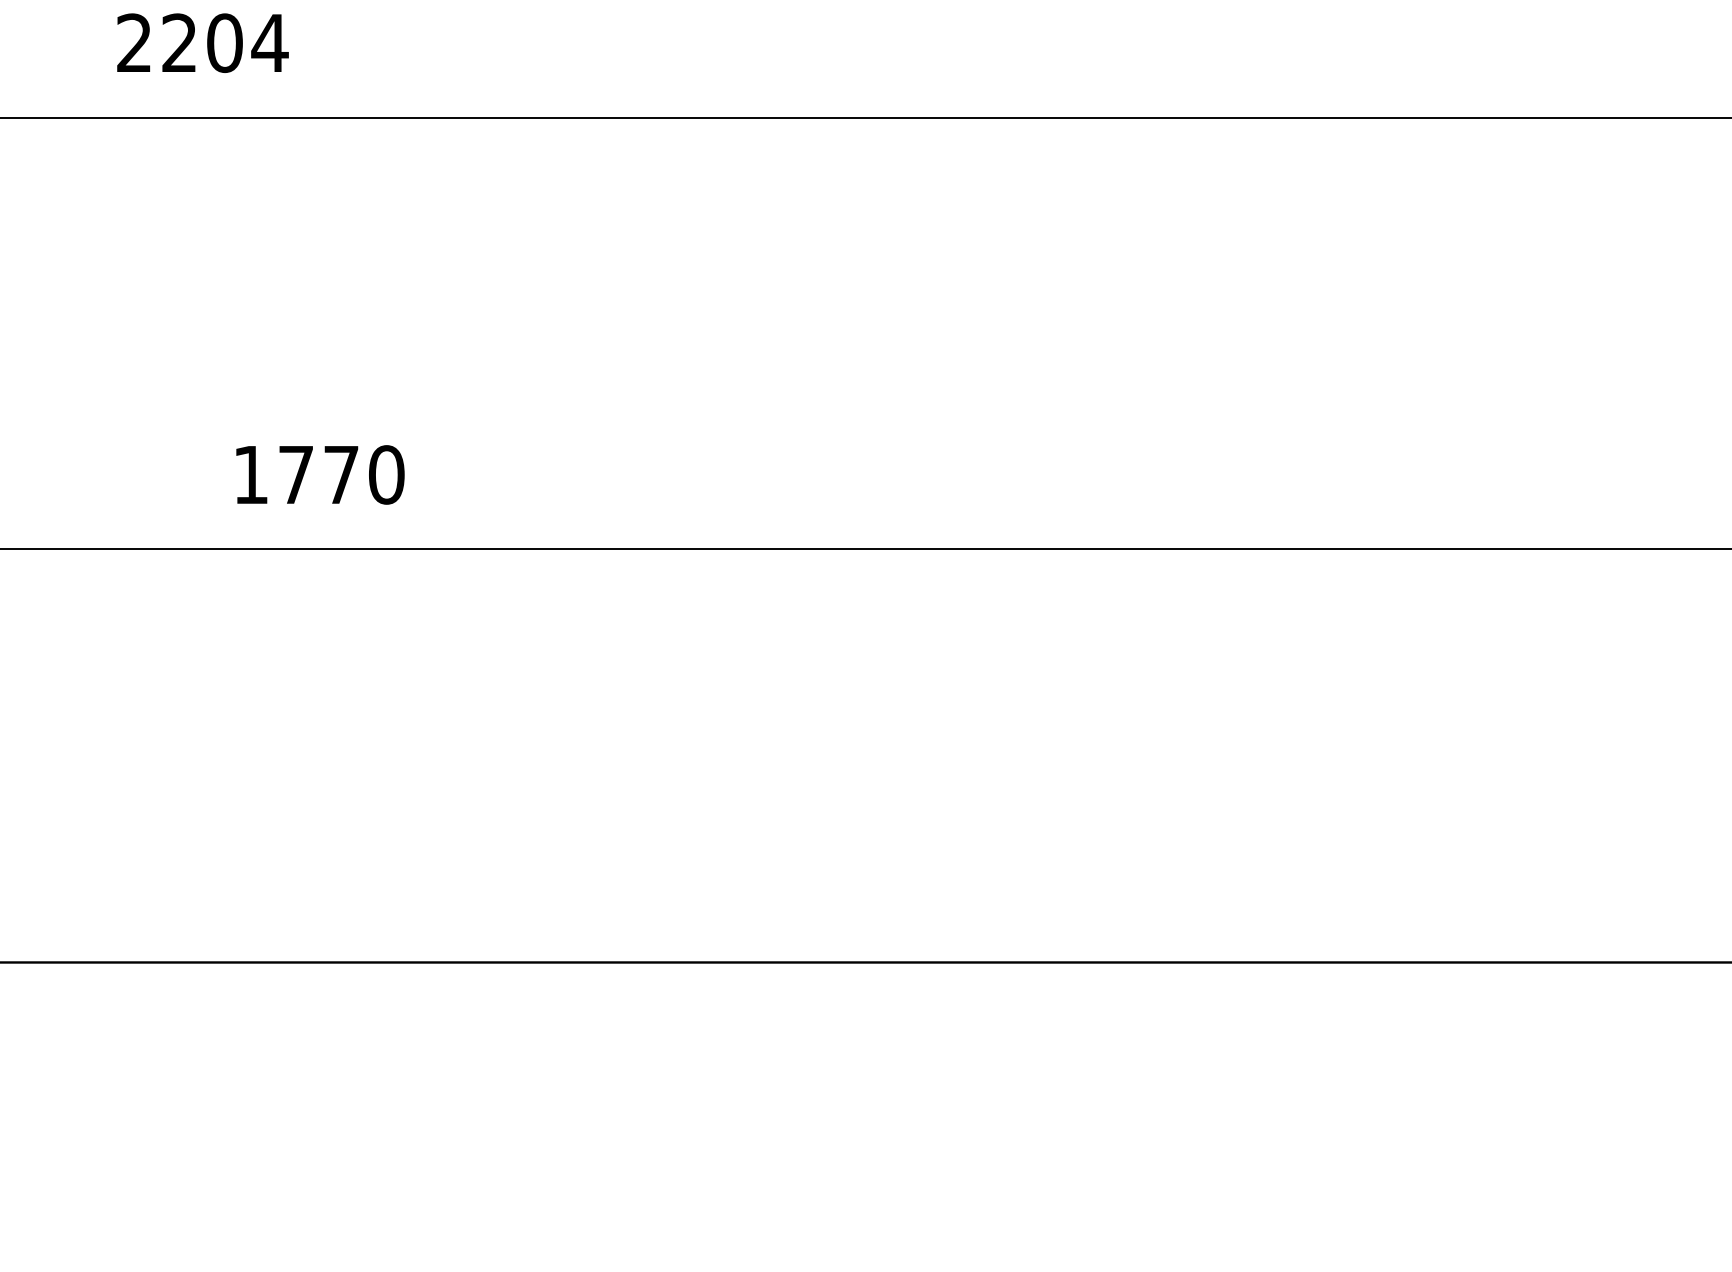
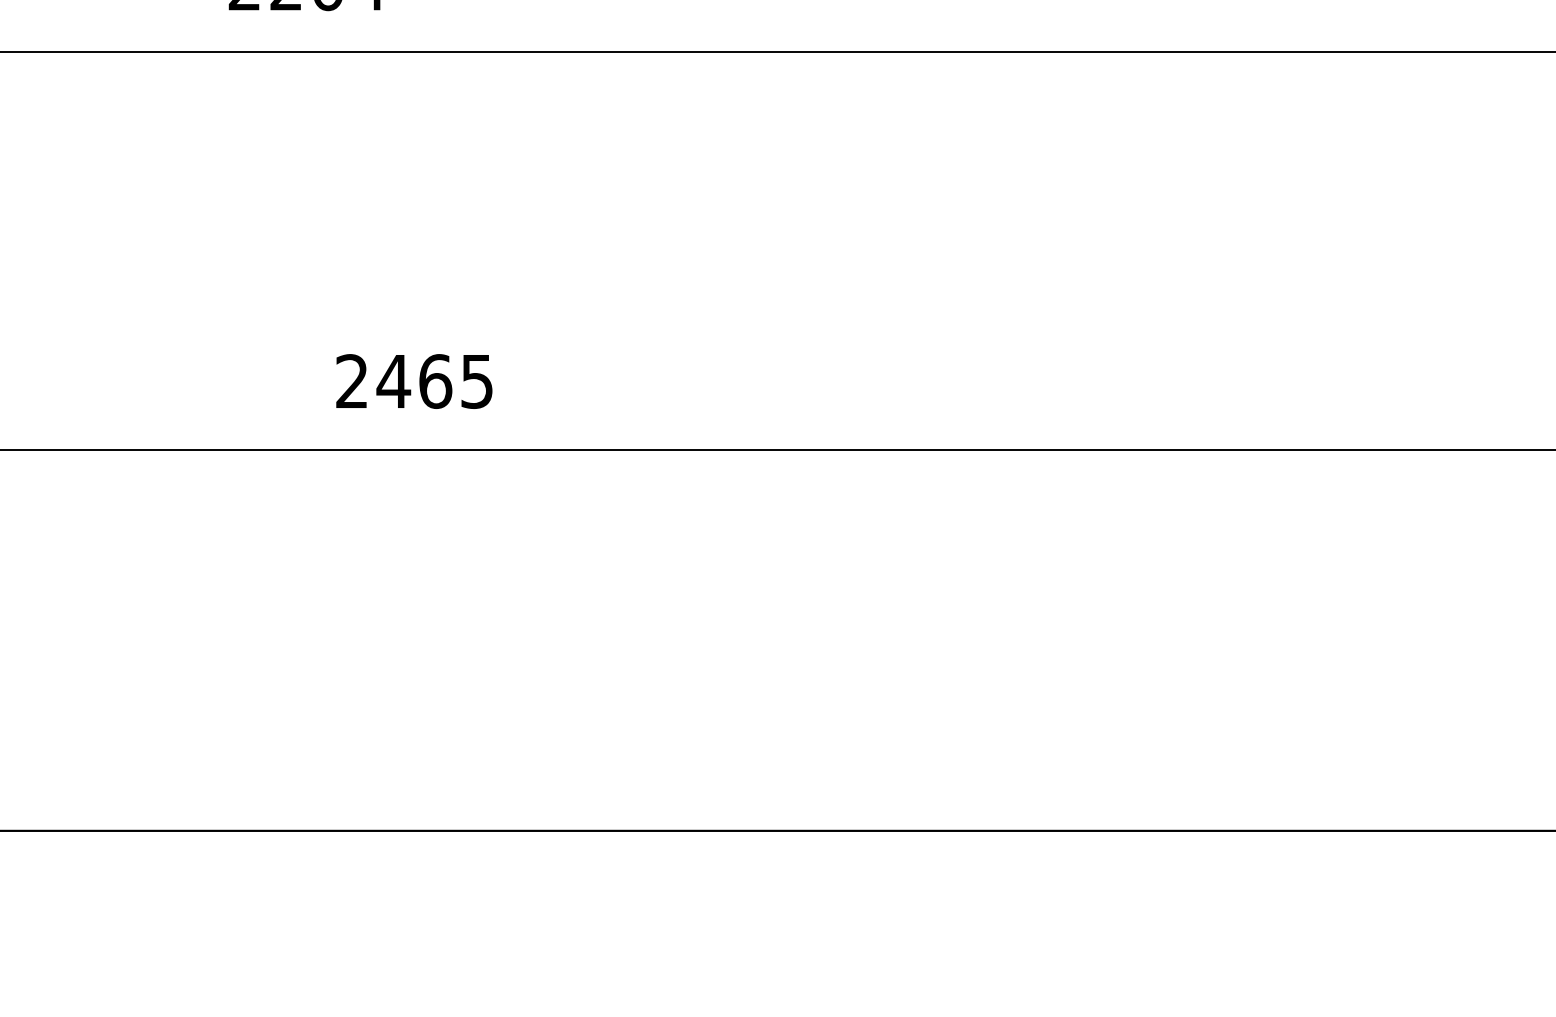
text: (318, 474) -> (414, 381), 1770 -> 2465

